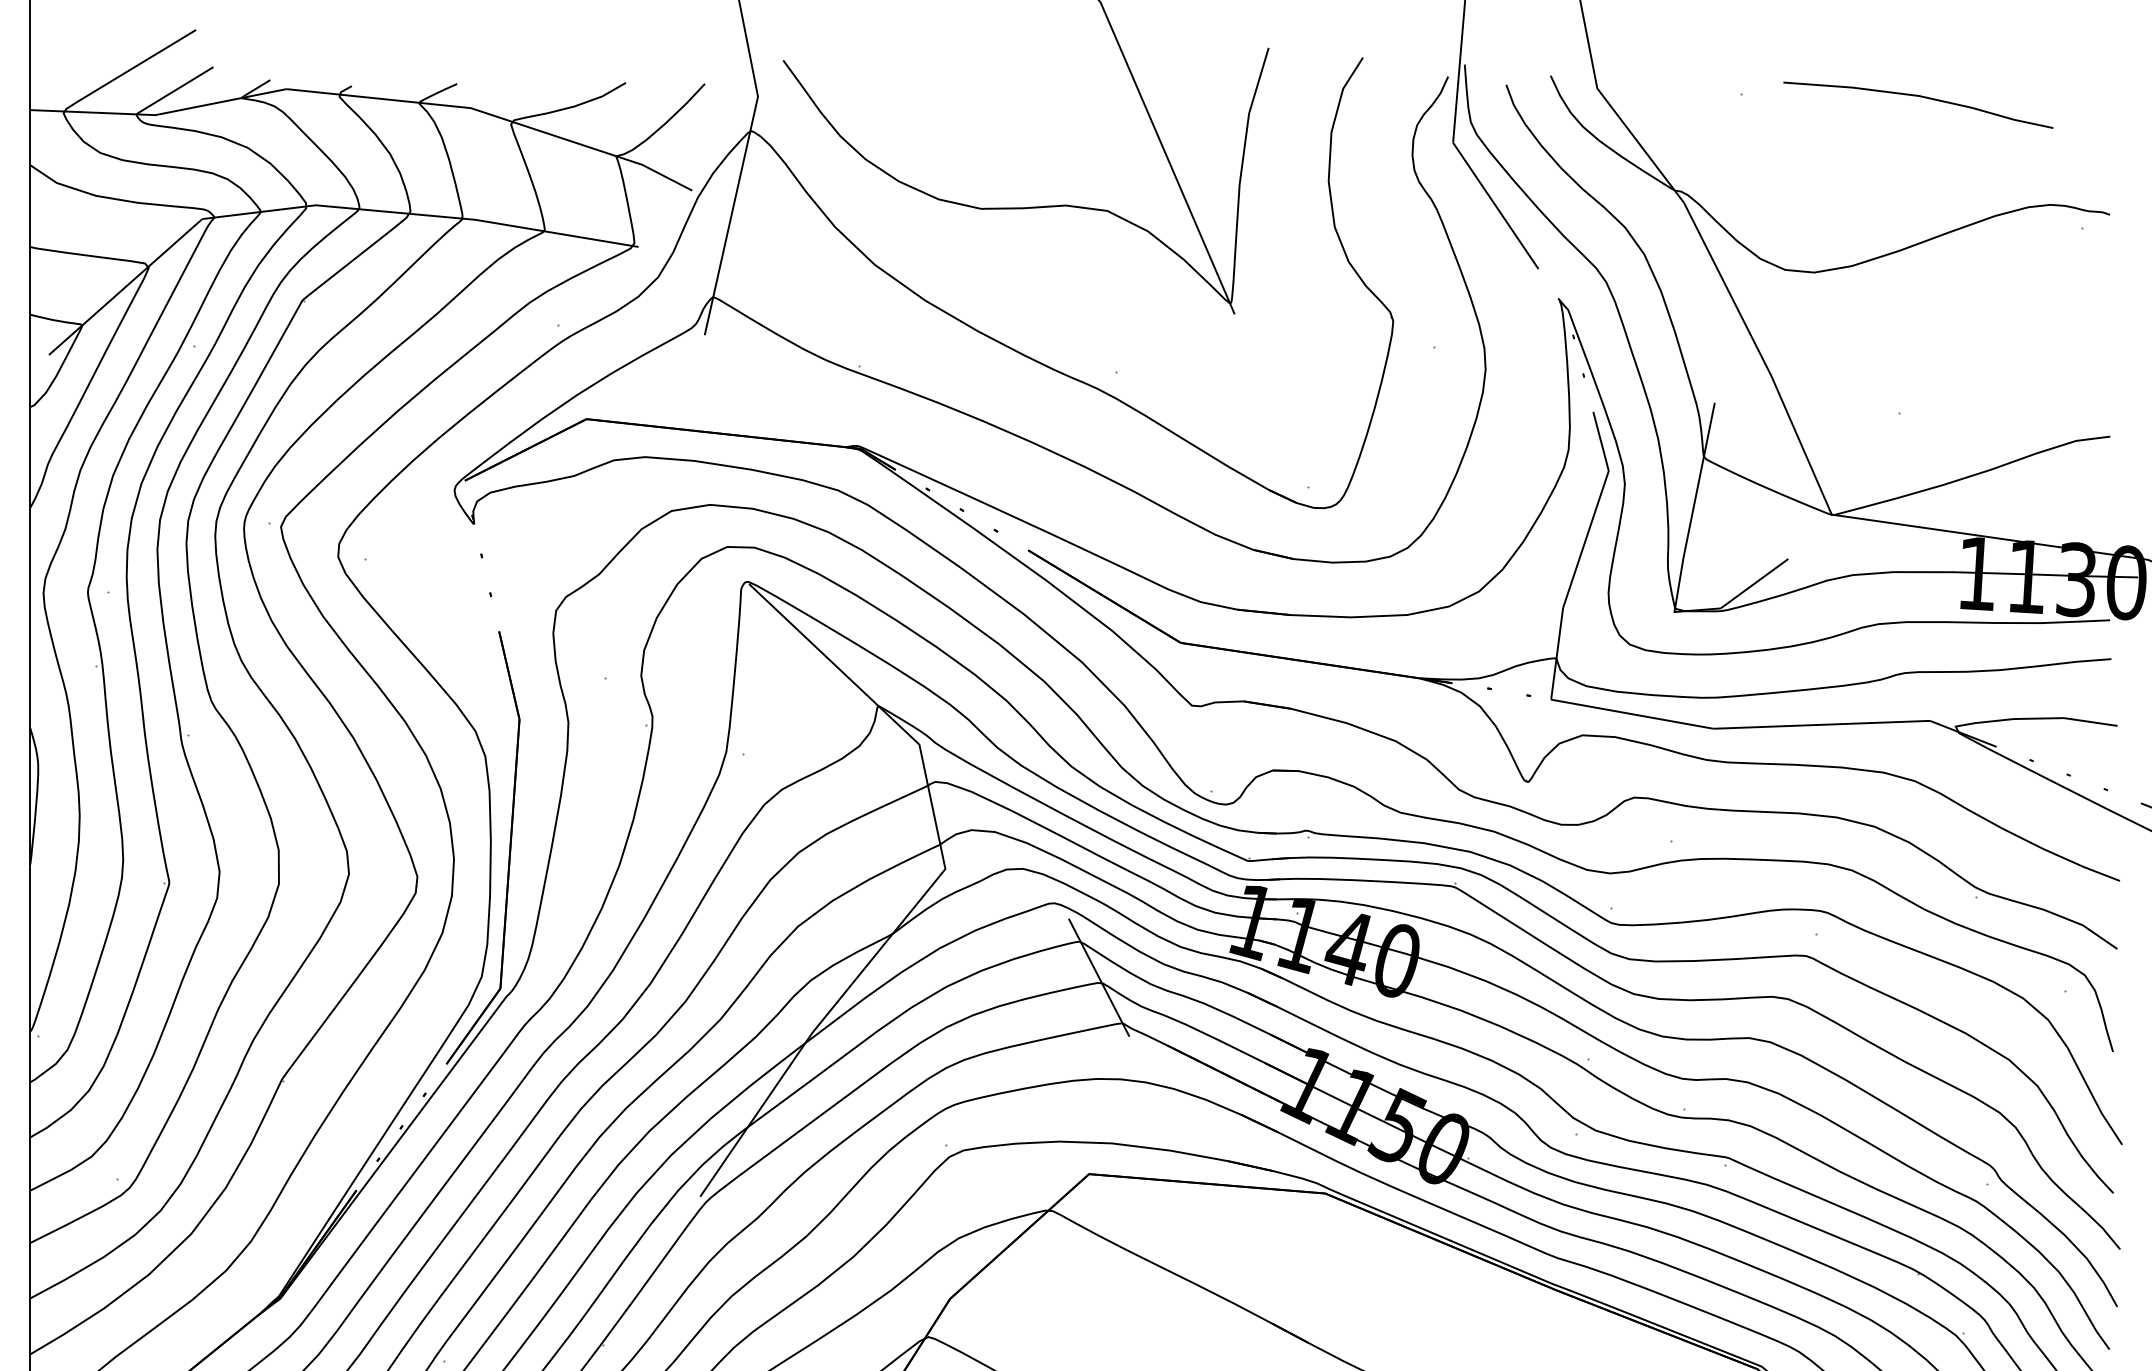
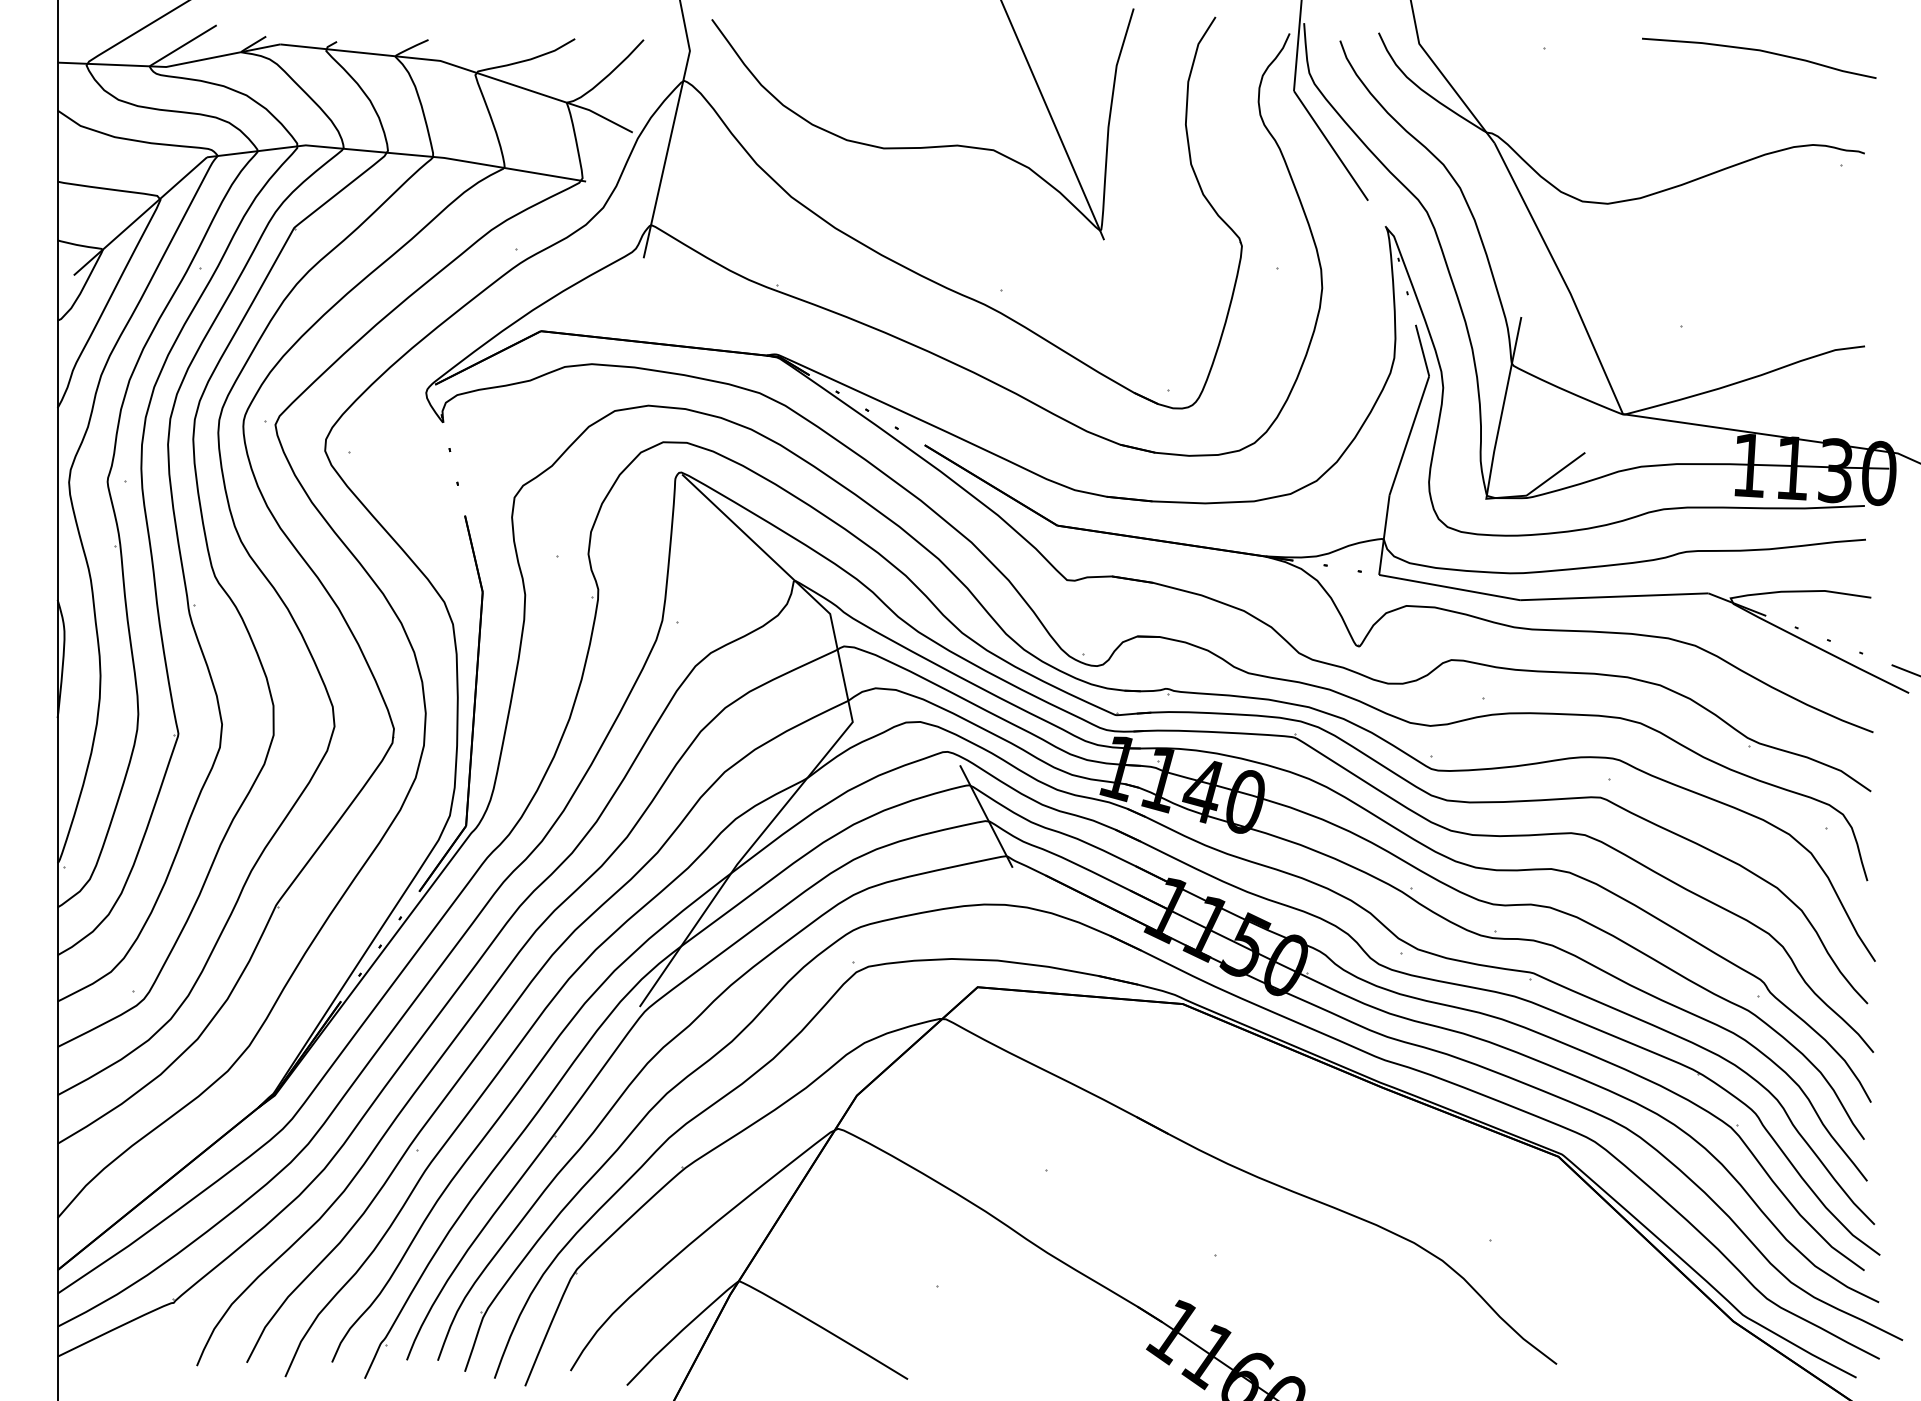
curve: (1918, 97) -> (1759, 51), moved

